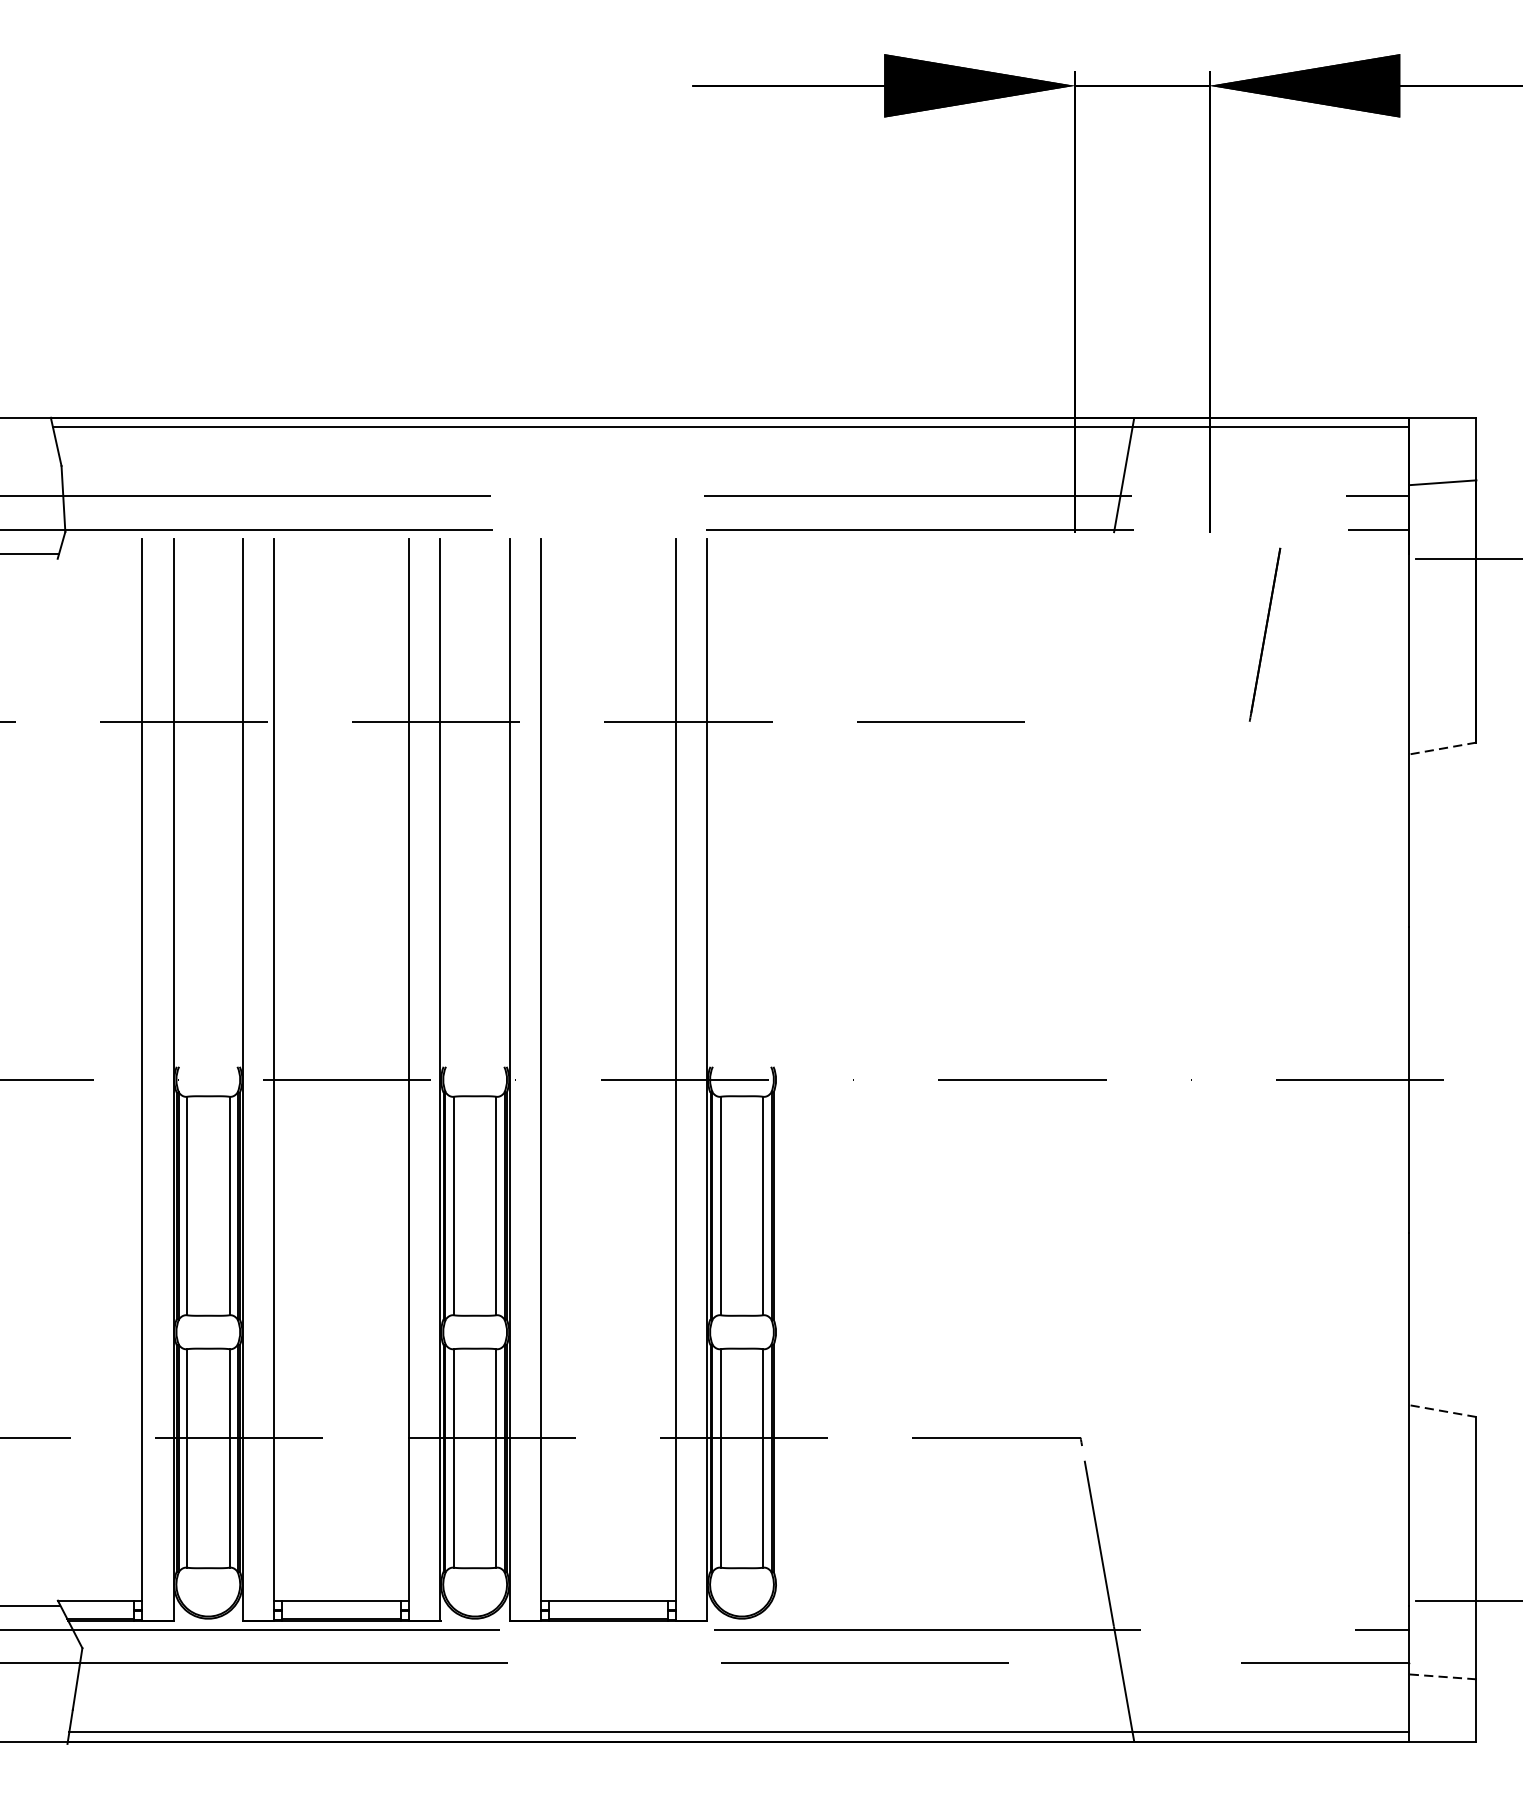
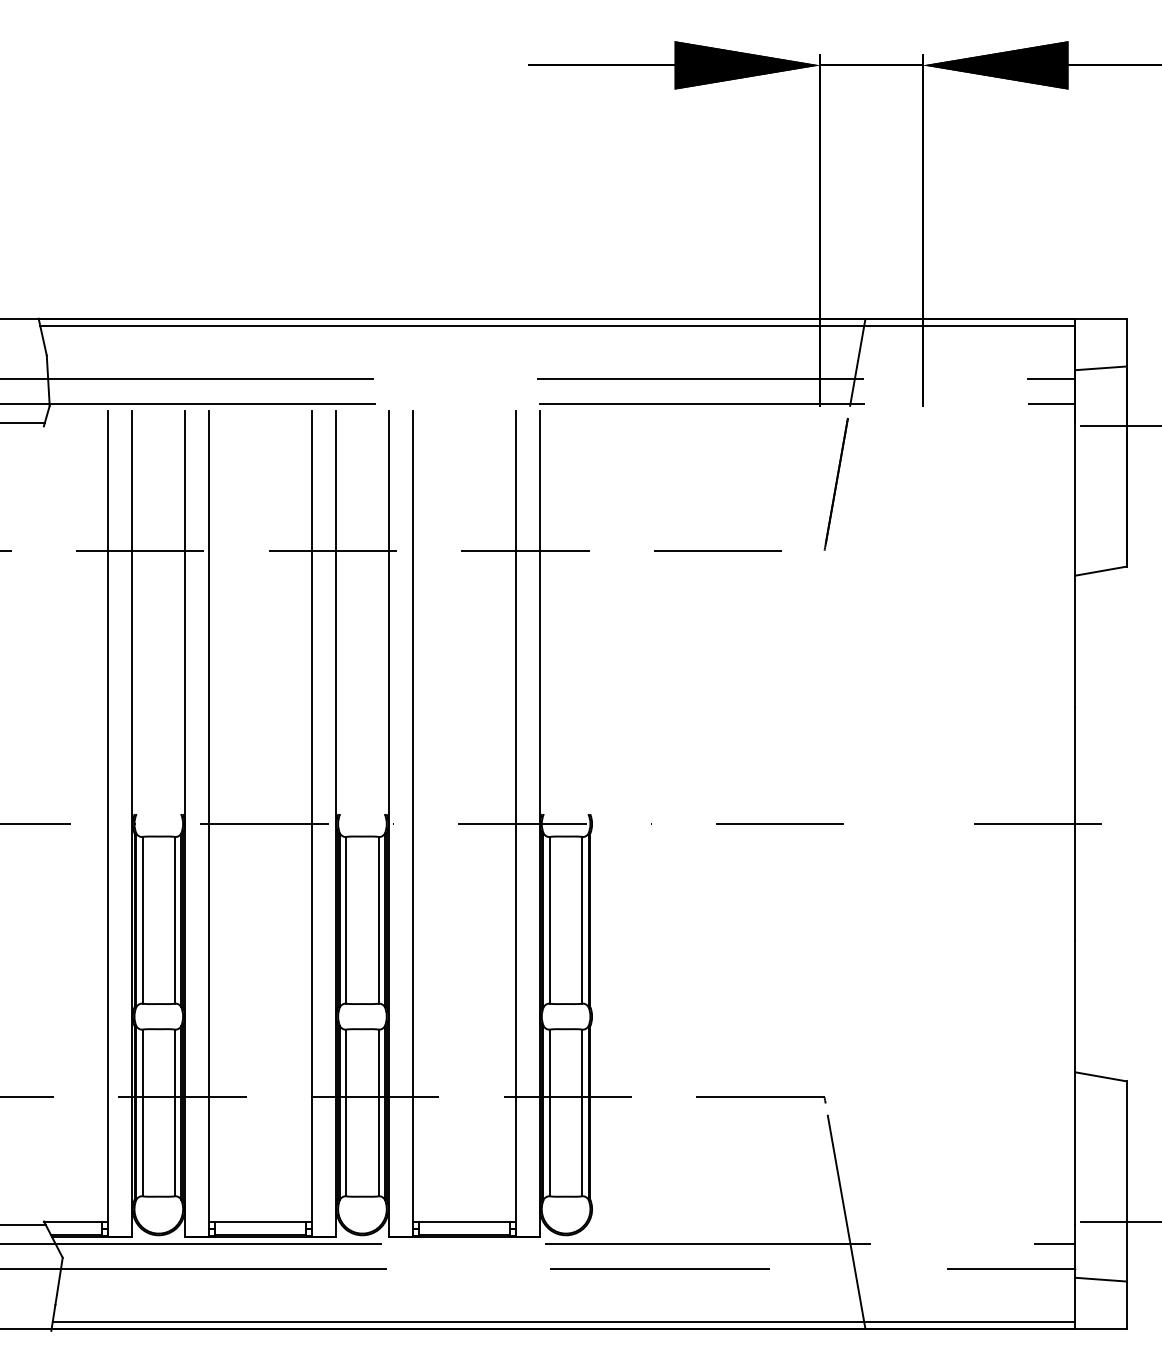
line: (1264, 634) -> (835, 484), moved
line: (1442, 748) -> (1100, 571), dashed -> solid
line: (1442, 1410) -> (1100, 1076), dashed -> solid
line: (1442, 1676) -> (1100, 1279), dashed -> solid

